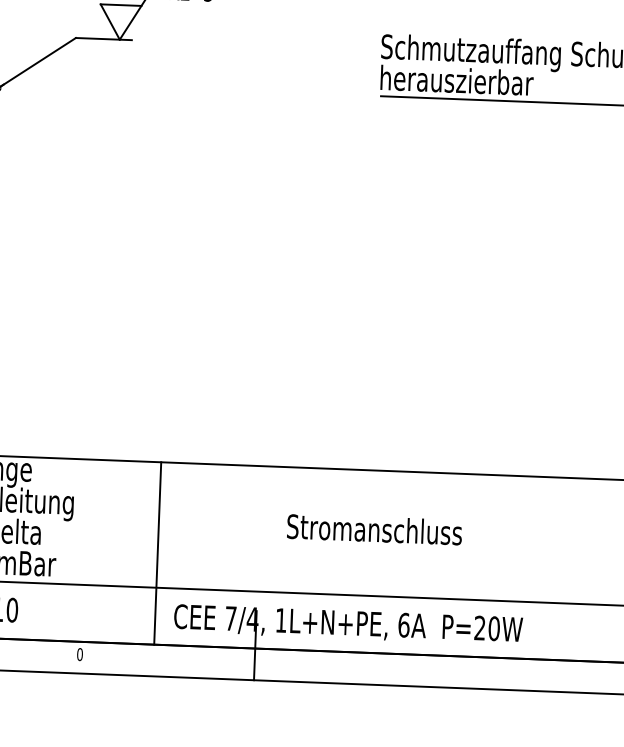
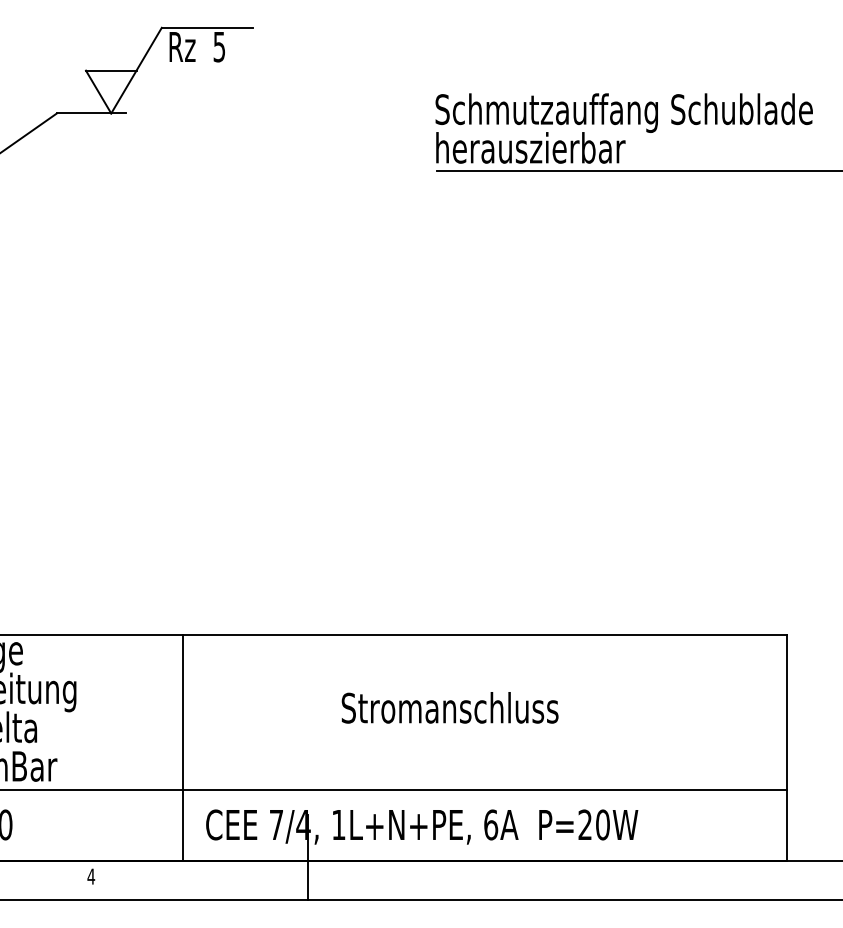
text: (80, 654) -> (91, 876), 0 -> 4

